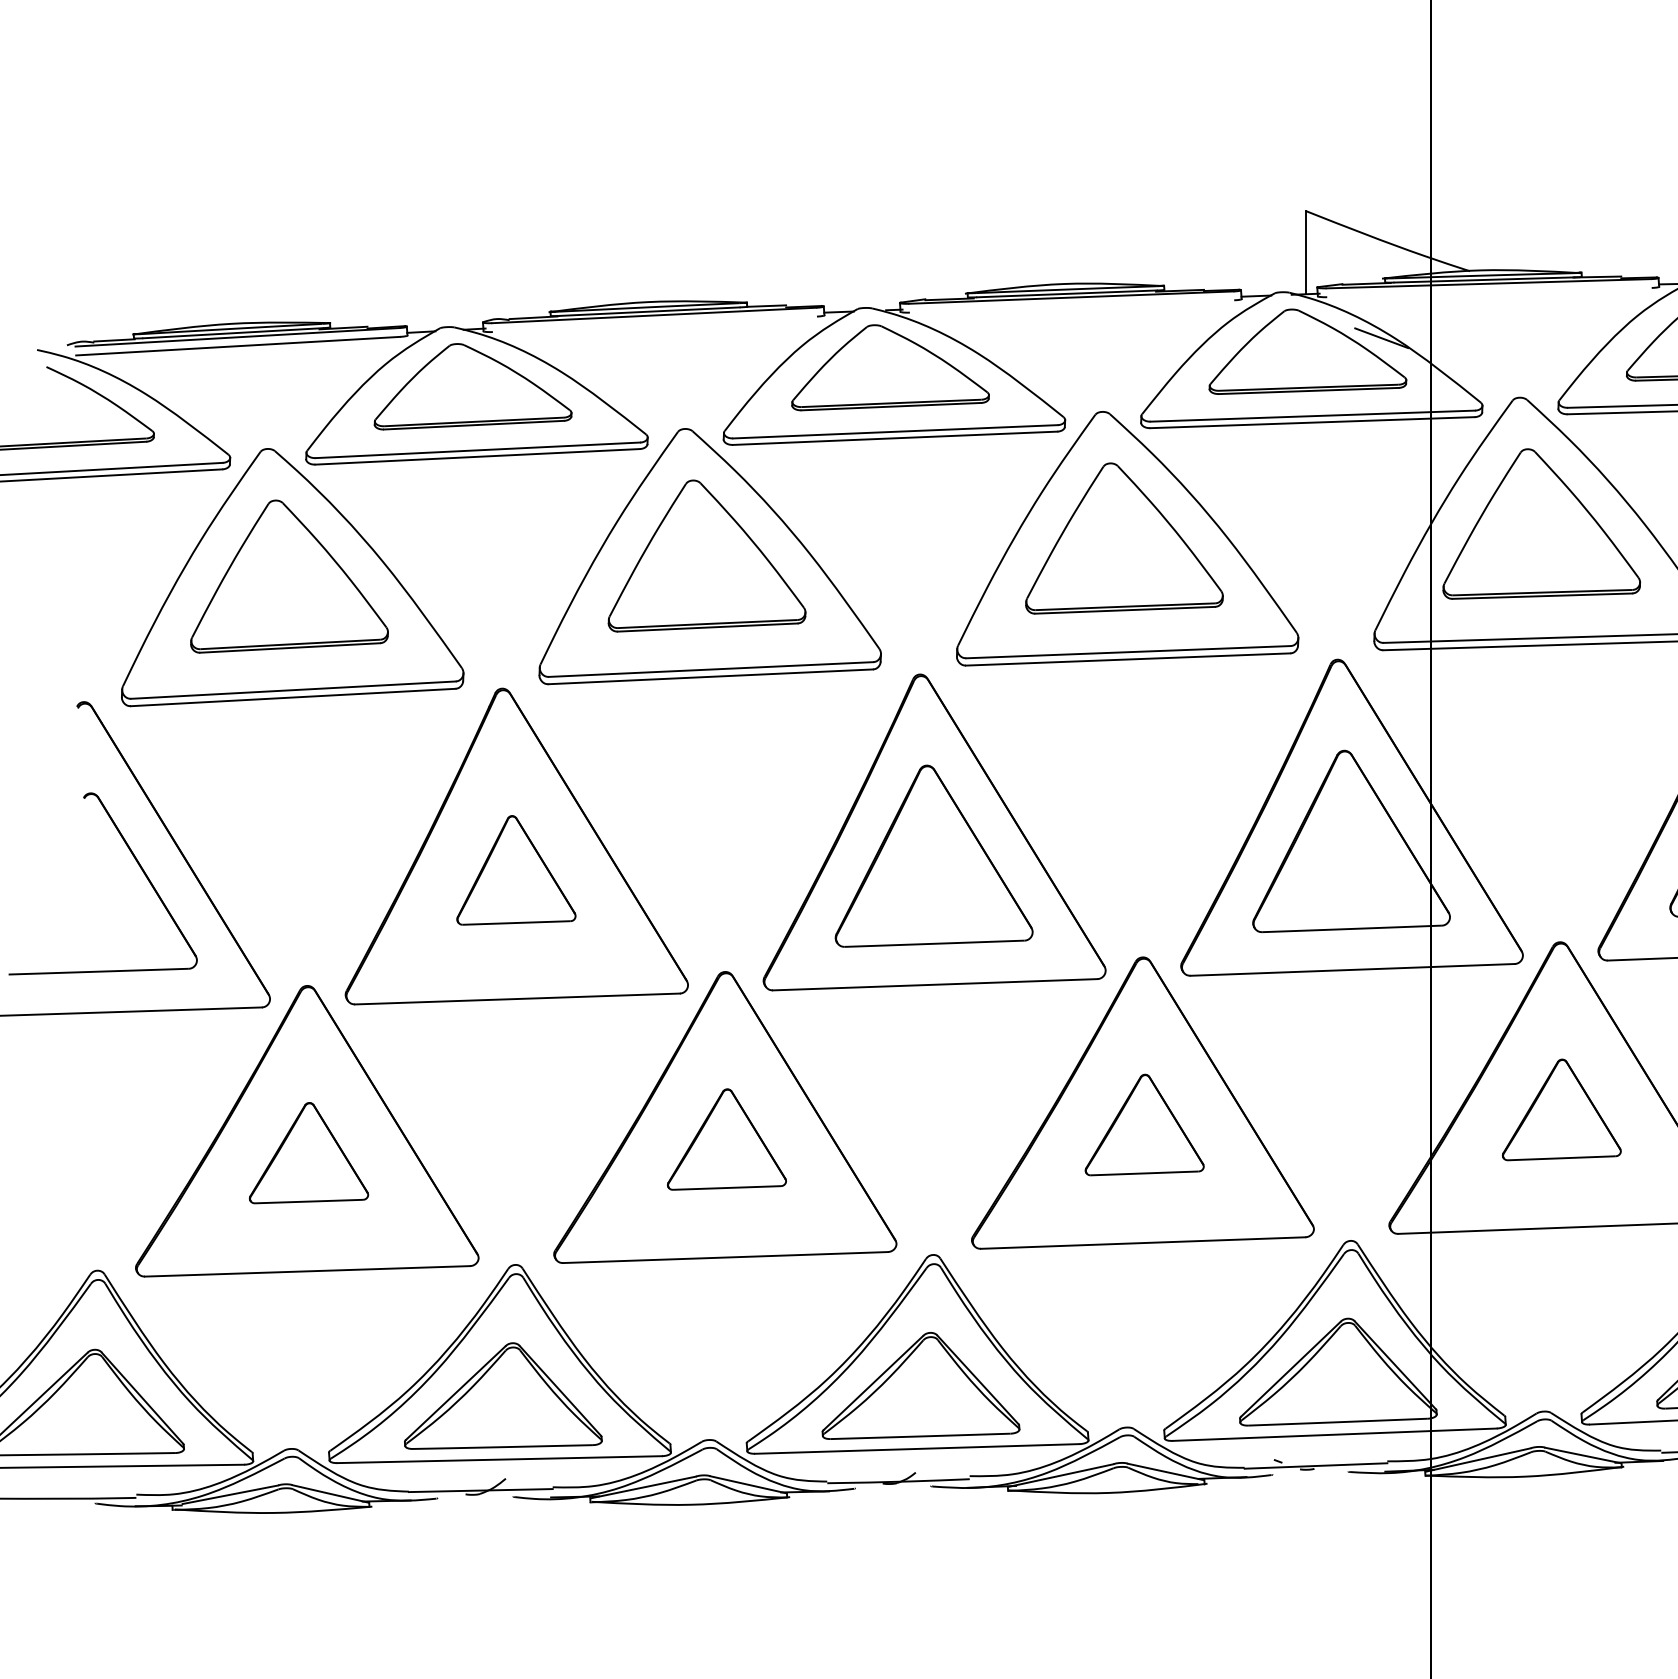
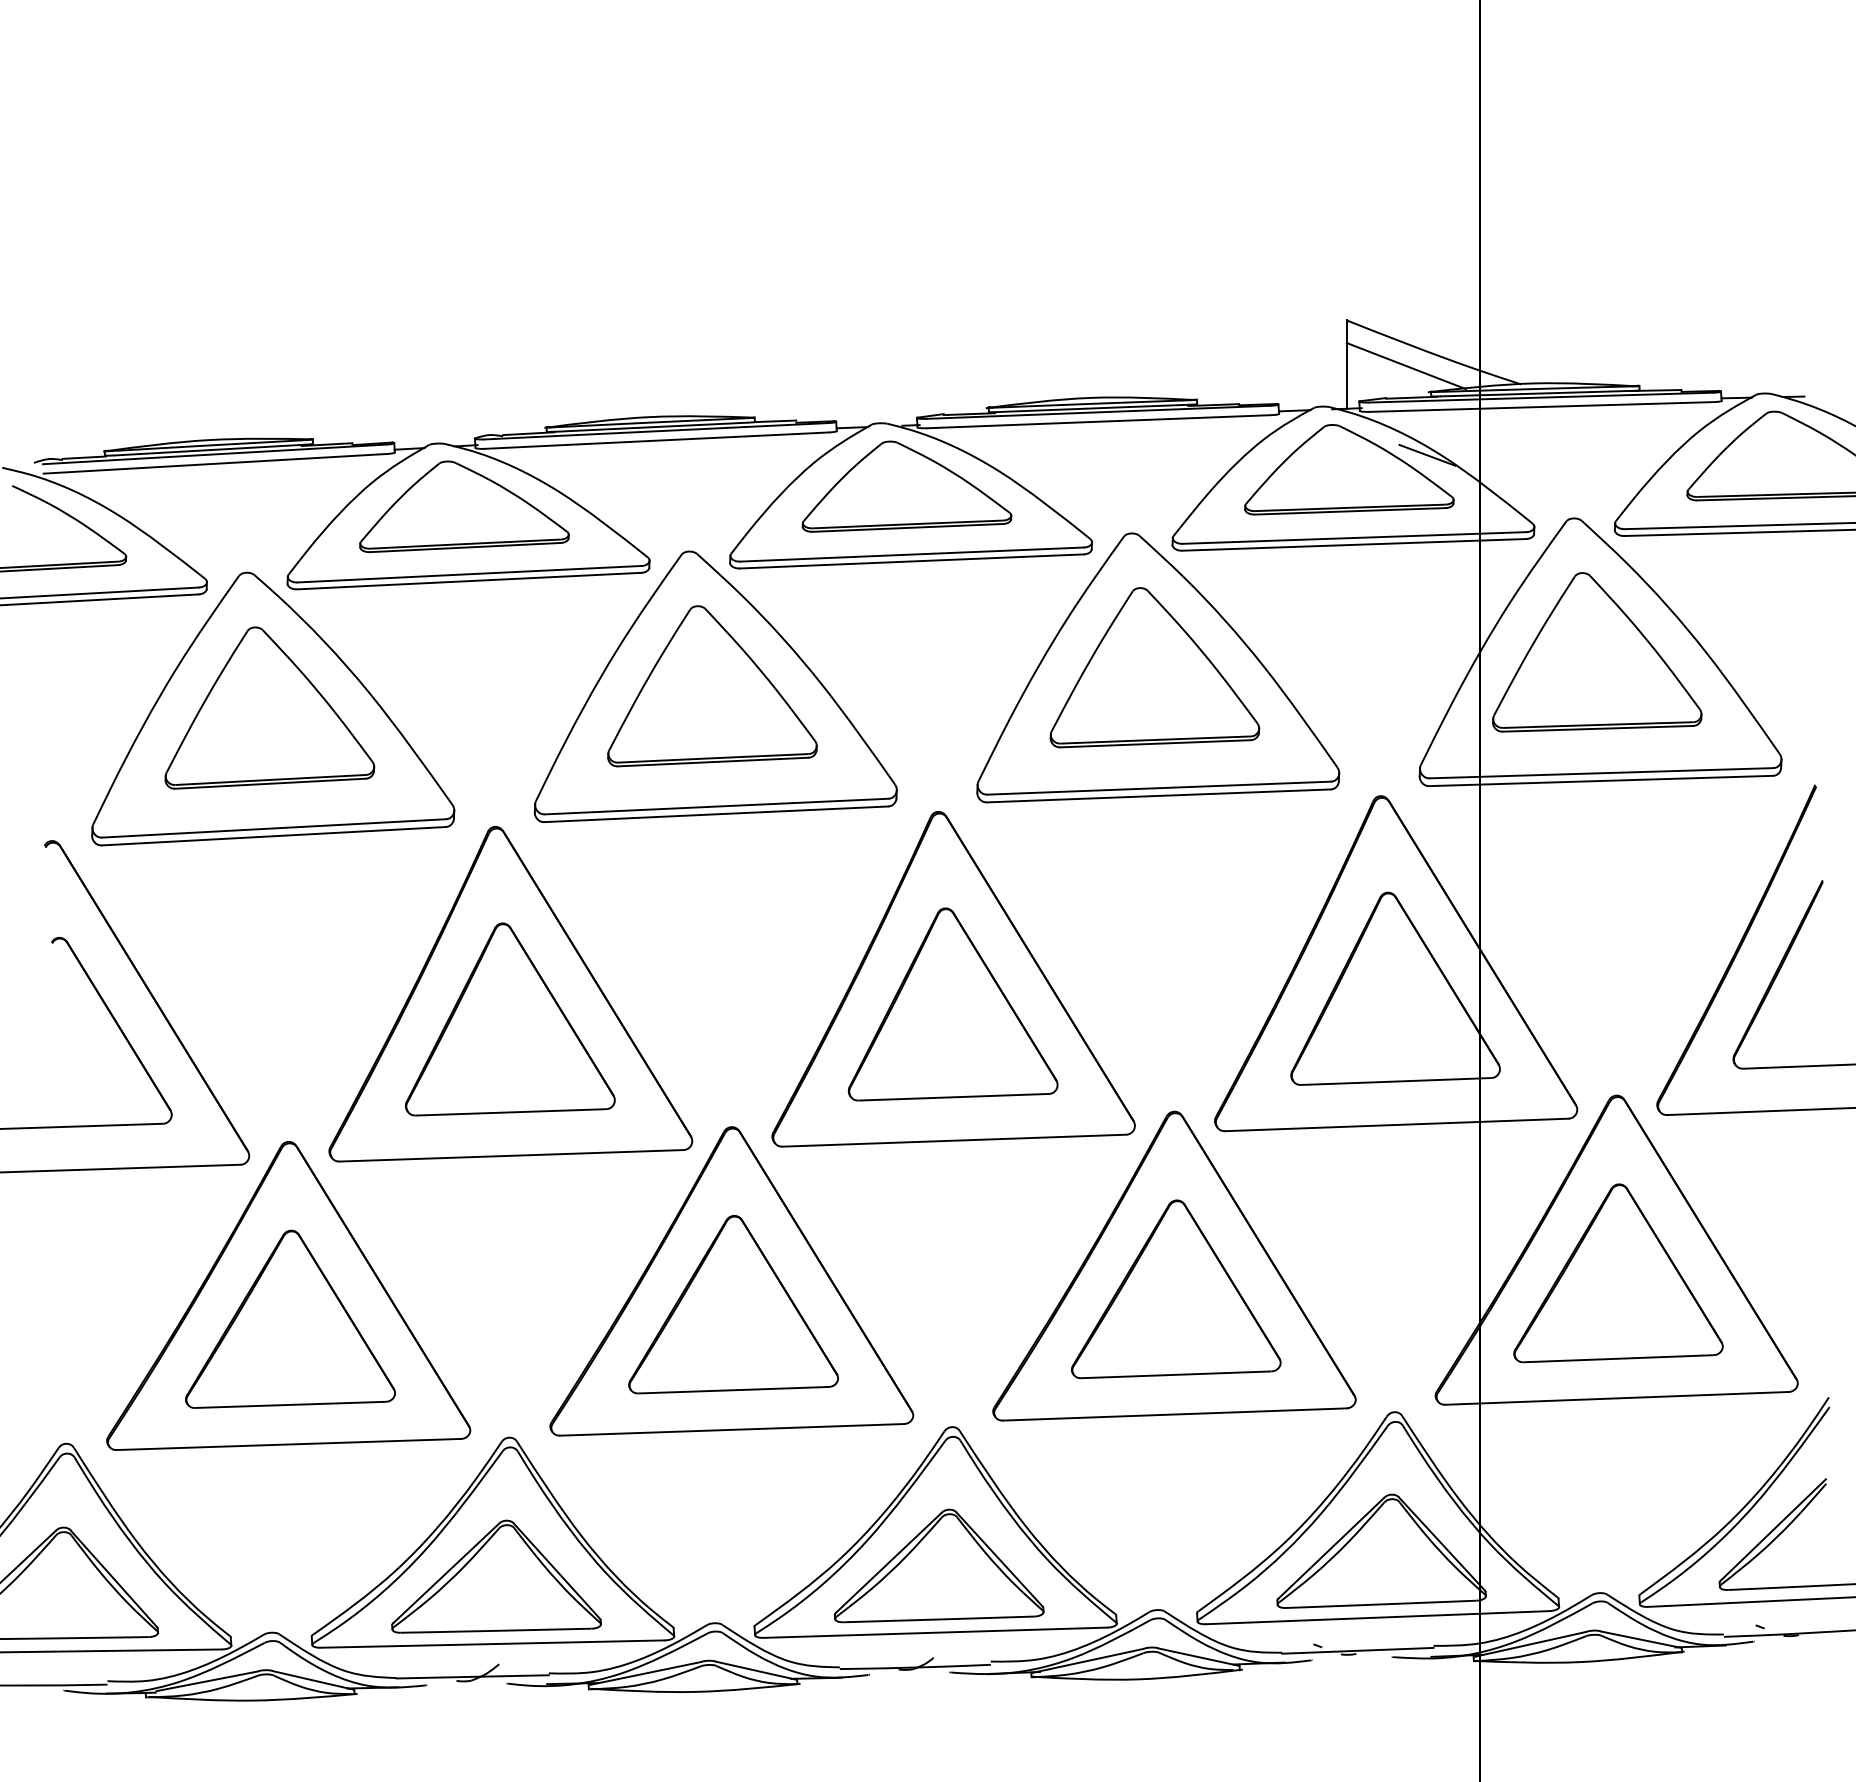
line: (1360, 254) -> (1405, 366), added
line: (1489, 292) -> (1541, 406), added
line: (1072, 306) -> (1099, 421), added
line: (654, 324) -> (656, 440), added
part: (516, 870) -> (510, 1019), size x1.67
part: (1561, 1110) -> (1618, 1273), size x1.67
part: (1144, 1125) -> (1176, 1289), size x1.67
part: (726, 1139) -> (733, 1304), size x1.67
part: (308, 1152) -> (290, 1318), size x1.67

